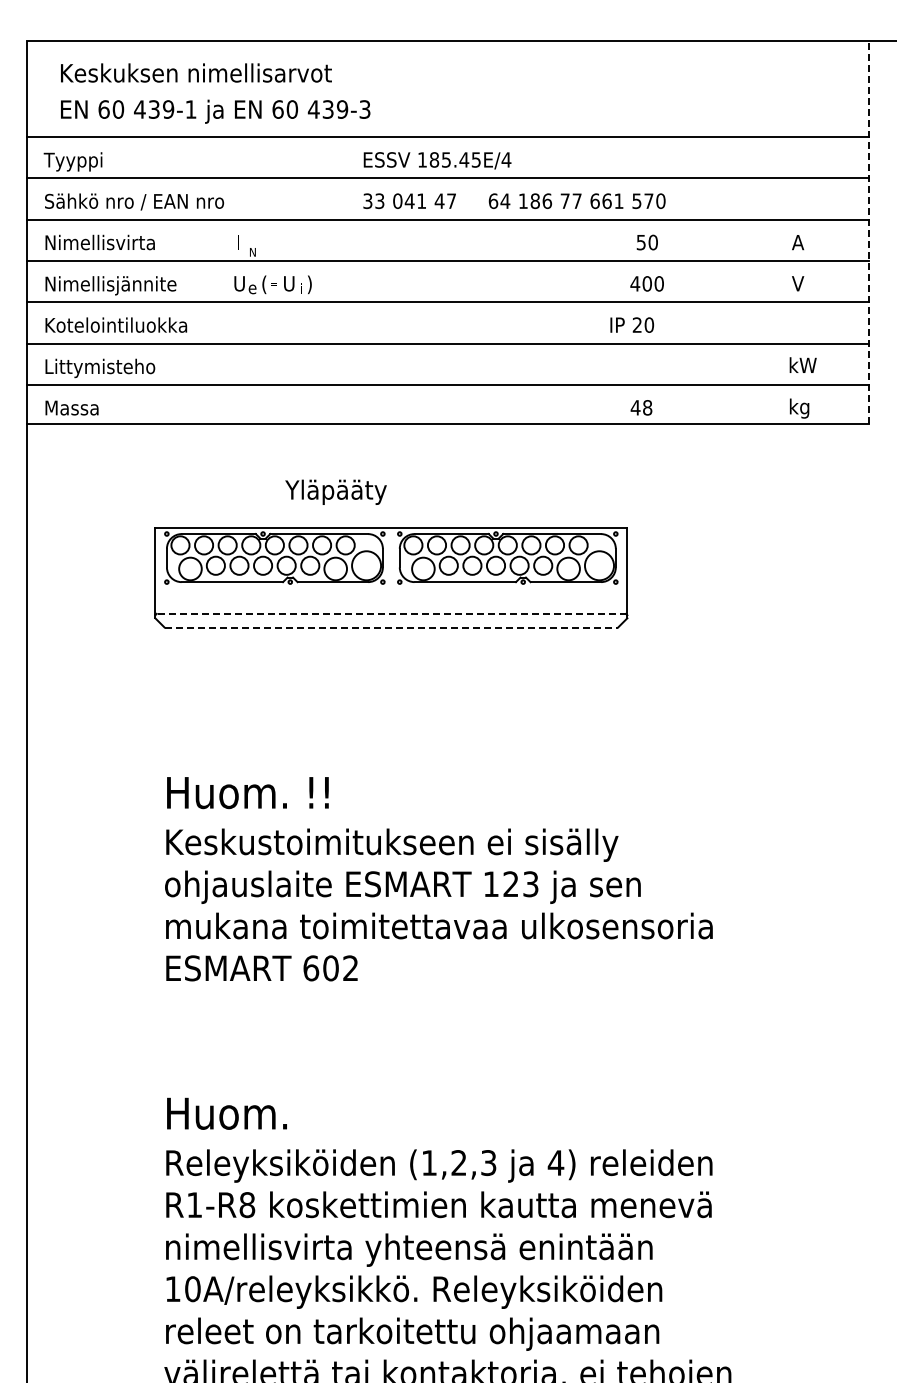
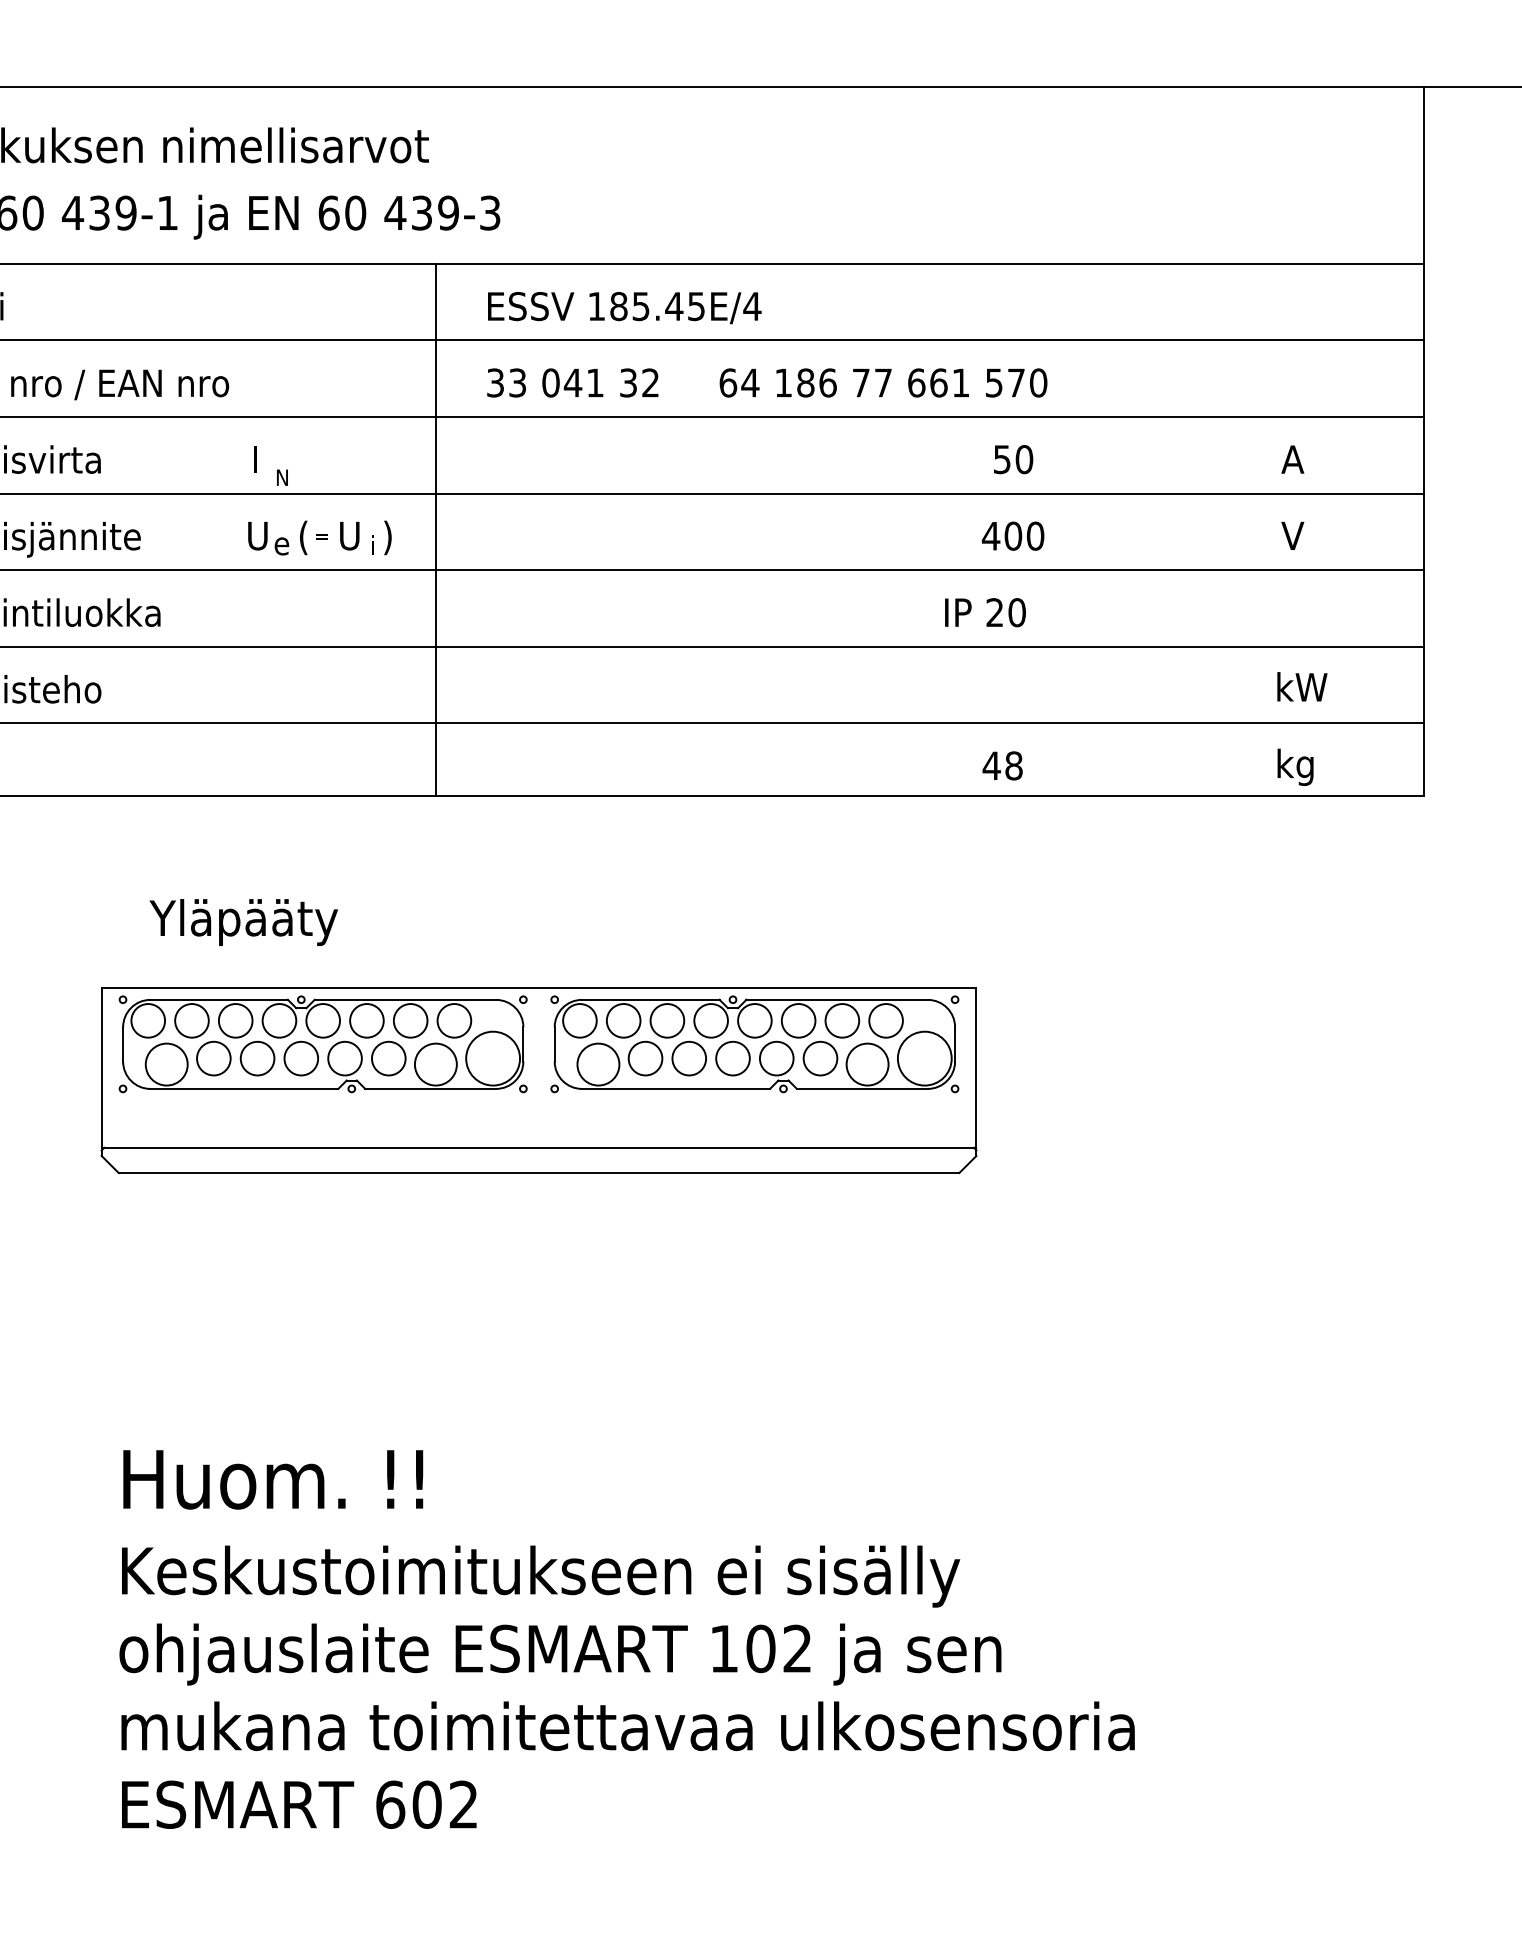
text: (444, 201) -> (637, 383), 47 -> 32
line: (868, 232) -> (1423, 440), dashed -> solid
line: (335, 280) -> (435, 529), added
text: (335, 491) -> (242, 920), moved
line: (390, 613) -> (537, 1147), dashed -> solid
line: (391, 627) -> (539, 1173), dashed -> solid
text: (520, 884) -> (778, 1649), 123 -> 102

